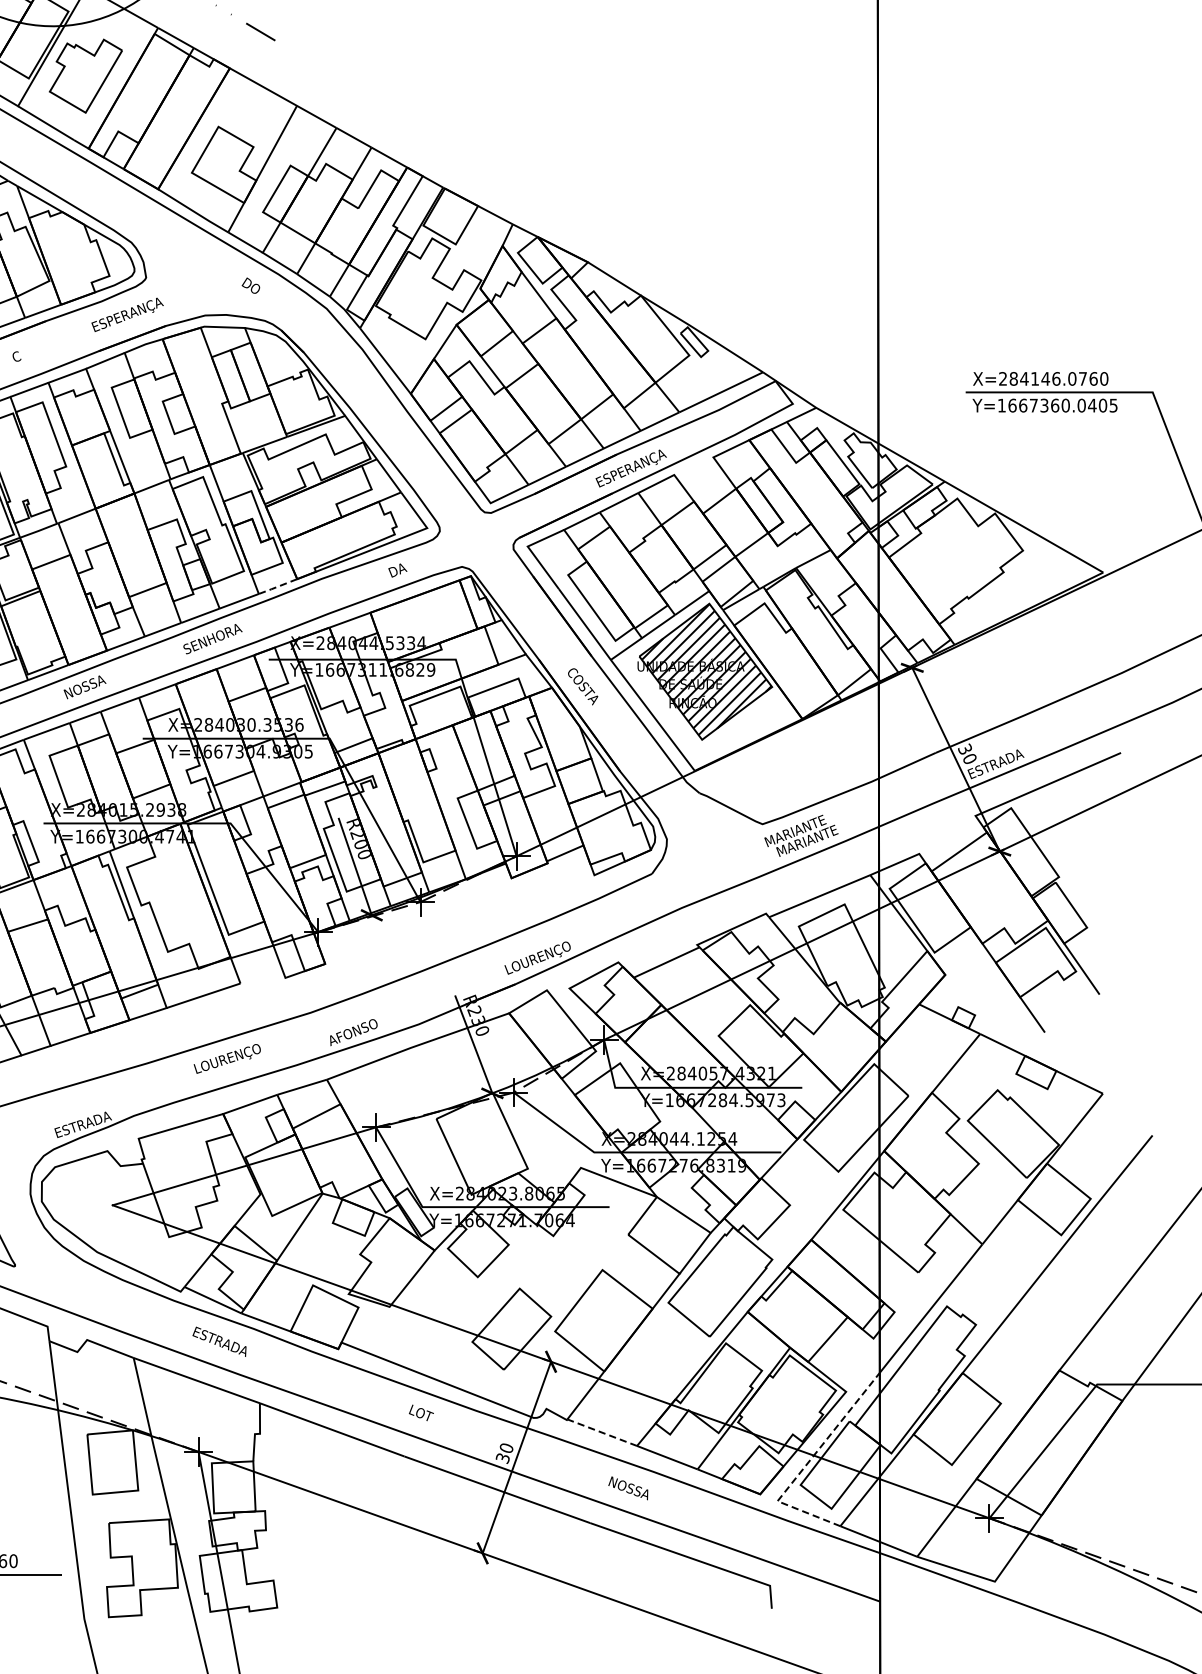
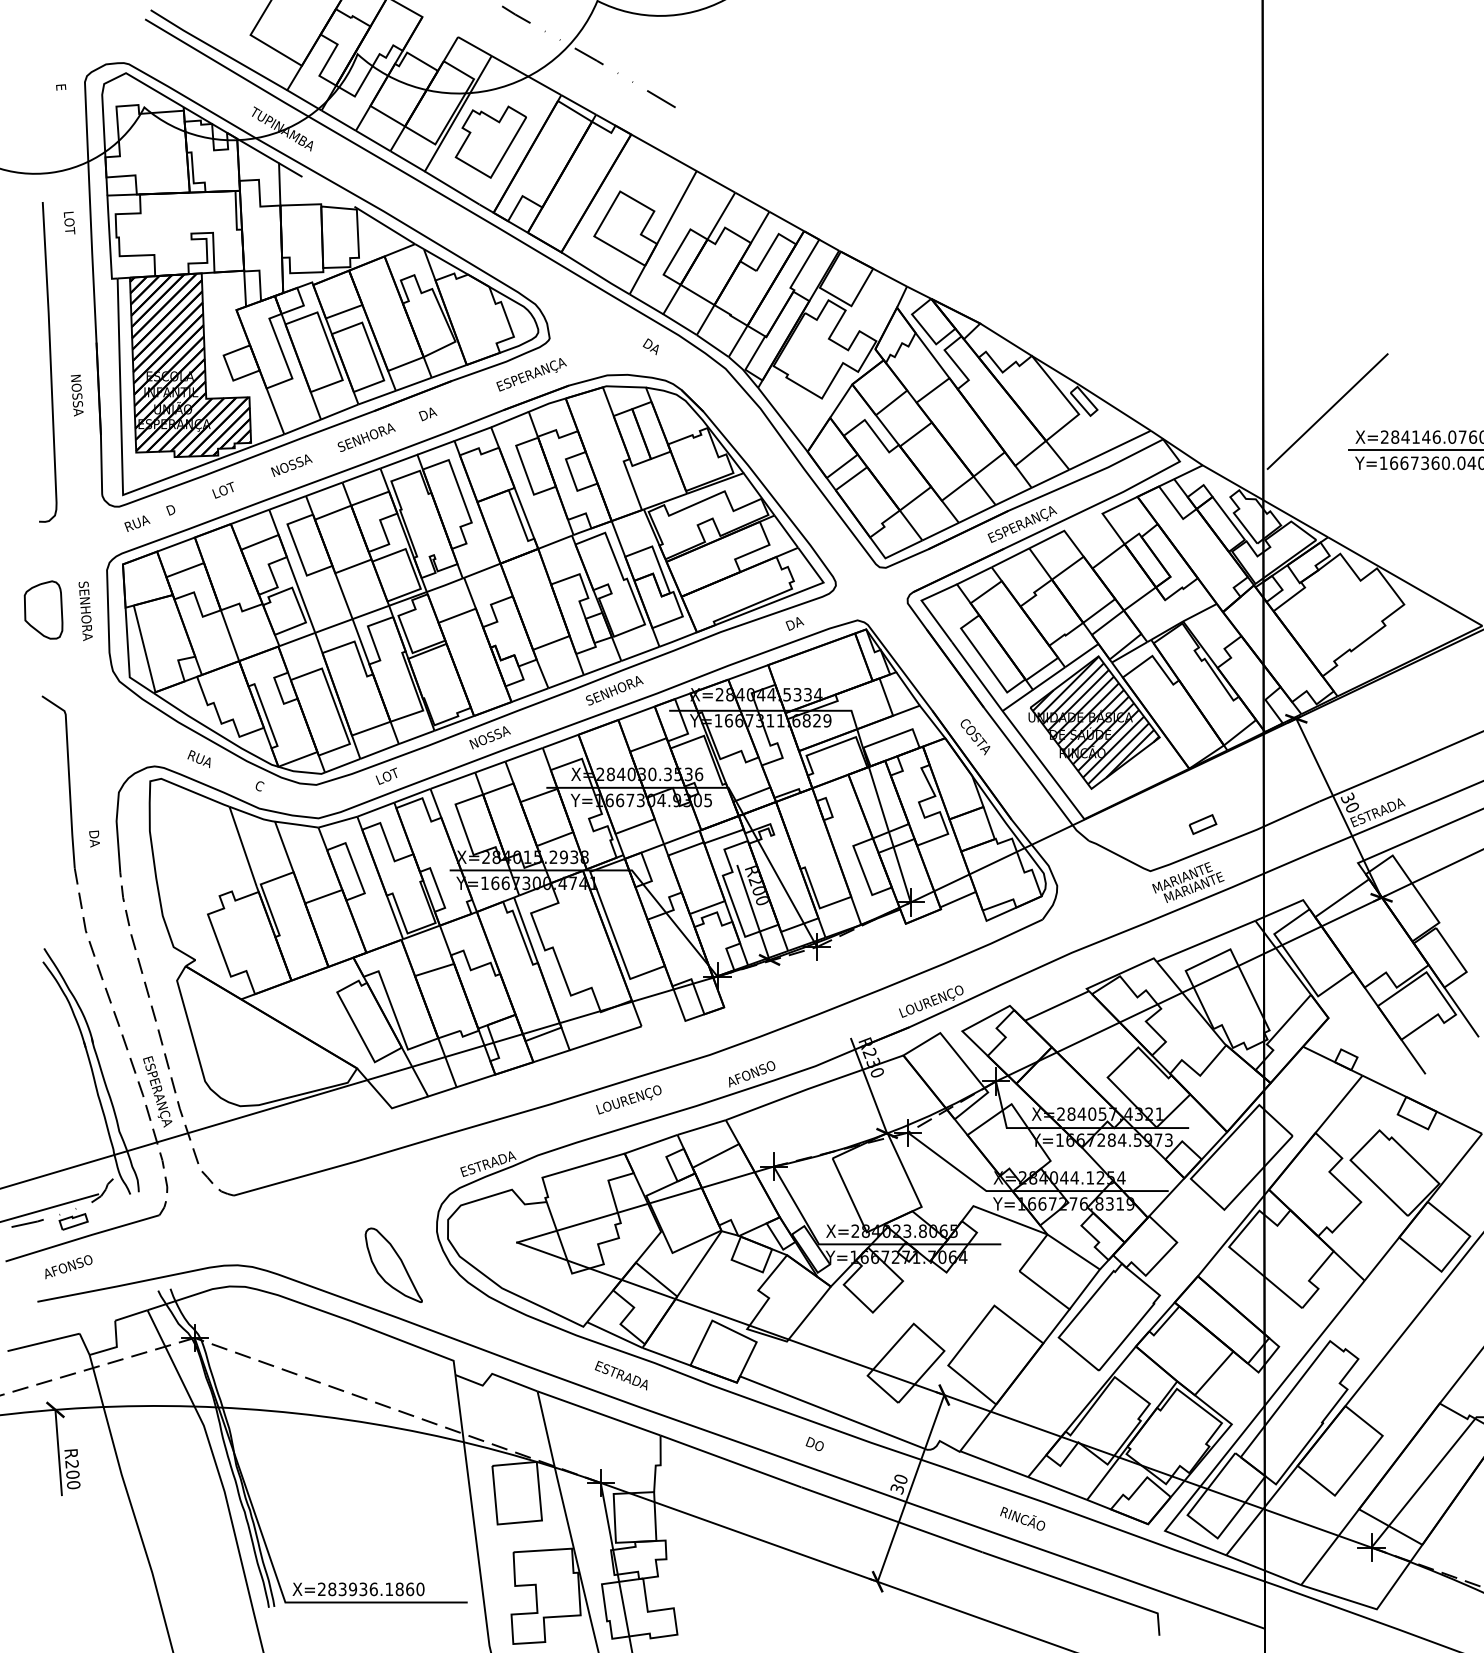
text: (254, 288) -> (655, 349), DO -> DA
line: (944, 352) -> (1327, 411), added
text: (20, 355) -> (427, 414), C -> DA
line: (277, 586) -> (677, 639), dashed -> solid
part: (816, 776) -> (1202, 824), added
text: (423, 1412) -> (819, 1444), LOT -> DO
line: (601, 1432) -> (993, 1463), dashed -> solid
line: (807, 1463) -> (1194, 1494), dashed -> solid
text: (632, 1488) -> (1023, 1518), NOSSA -> RINCÃO

